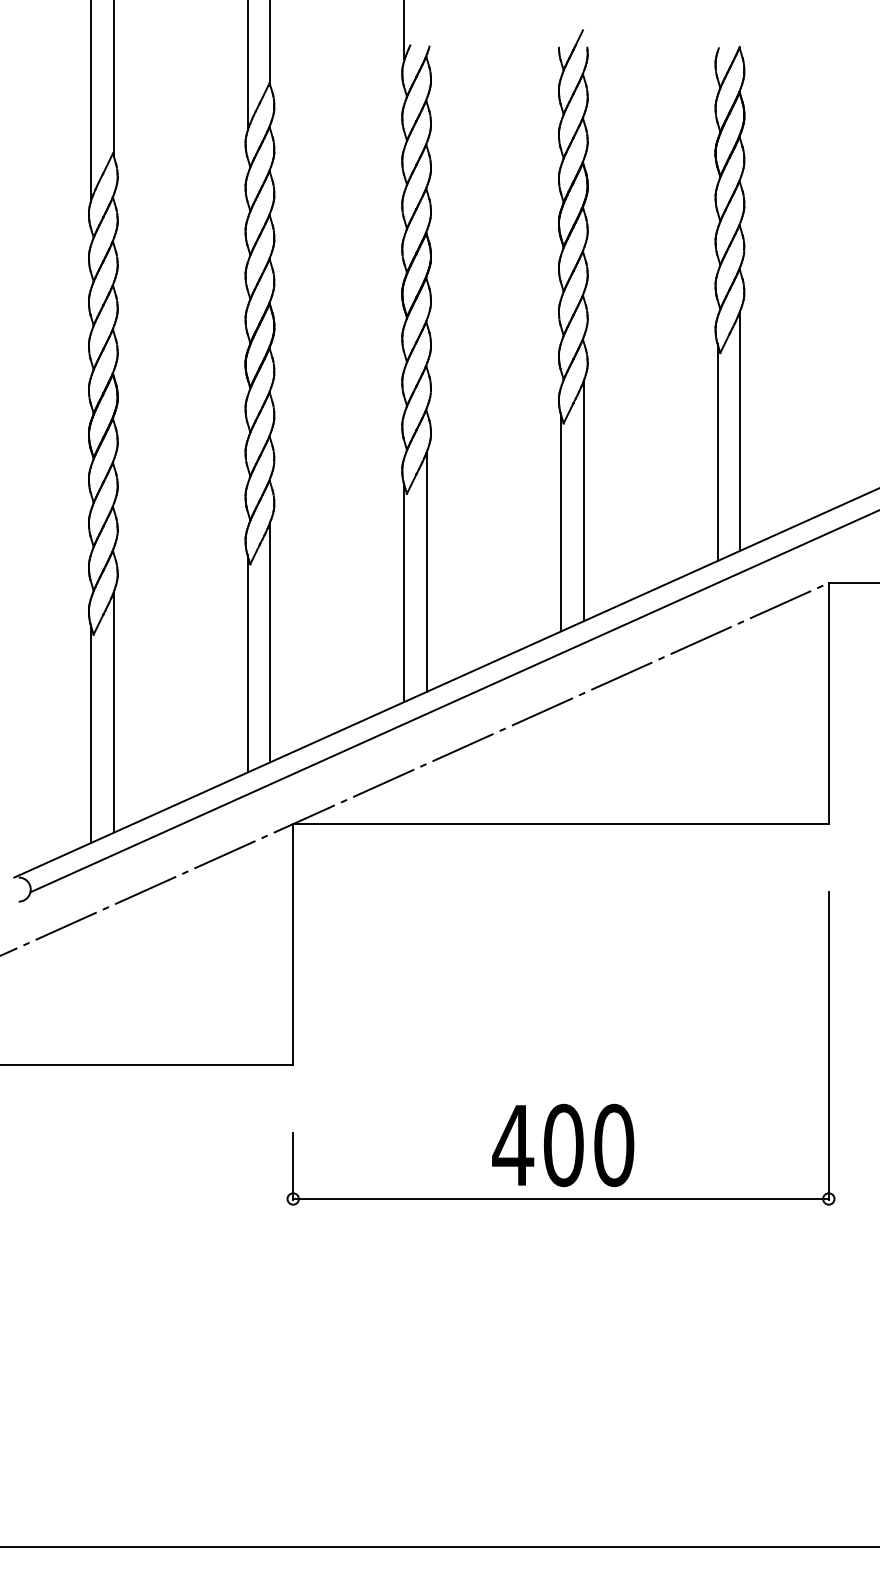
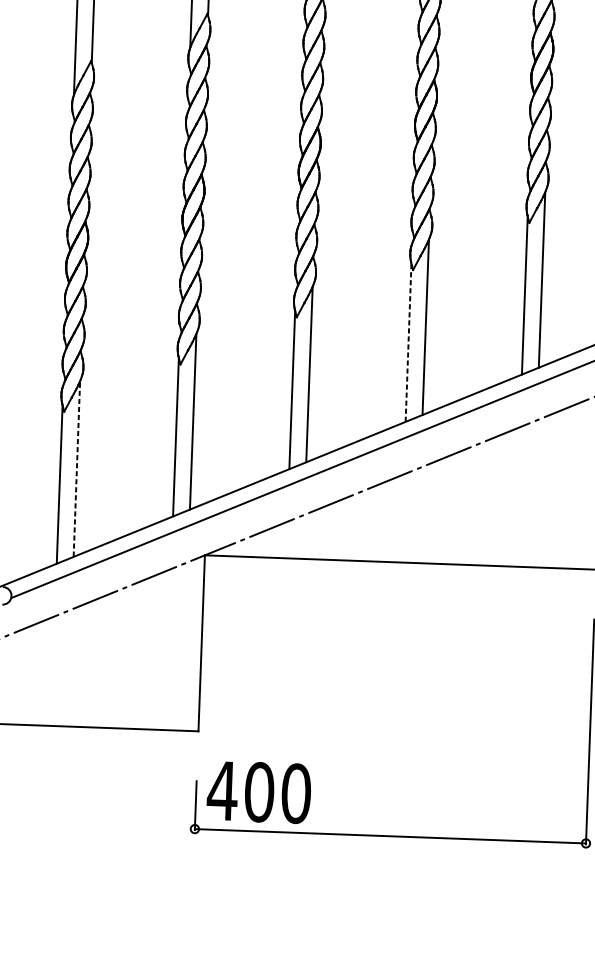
line: (561, 522) -> (408, 342), solid -> dashed
line: (113, 712) -> (76, 469), solid -> dashed
text: (563, 1145) -> (259, 792), moved

